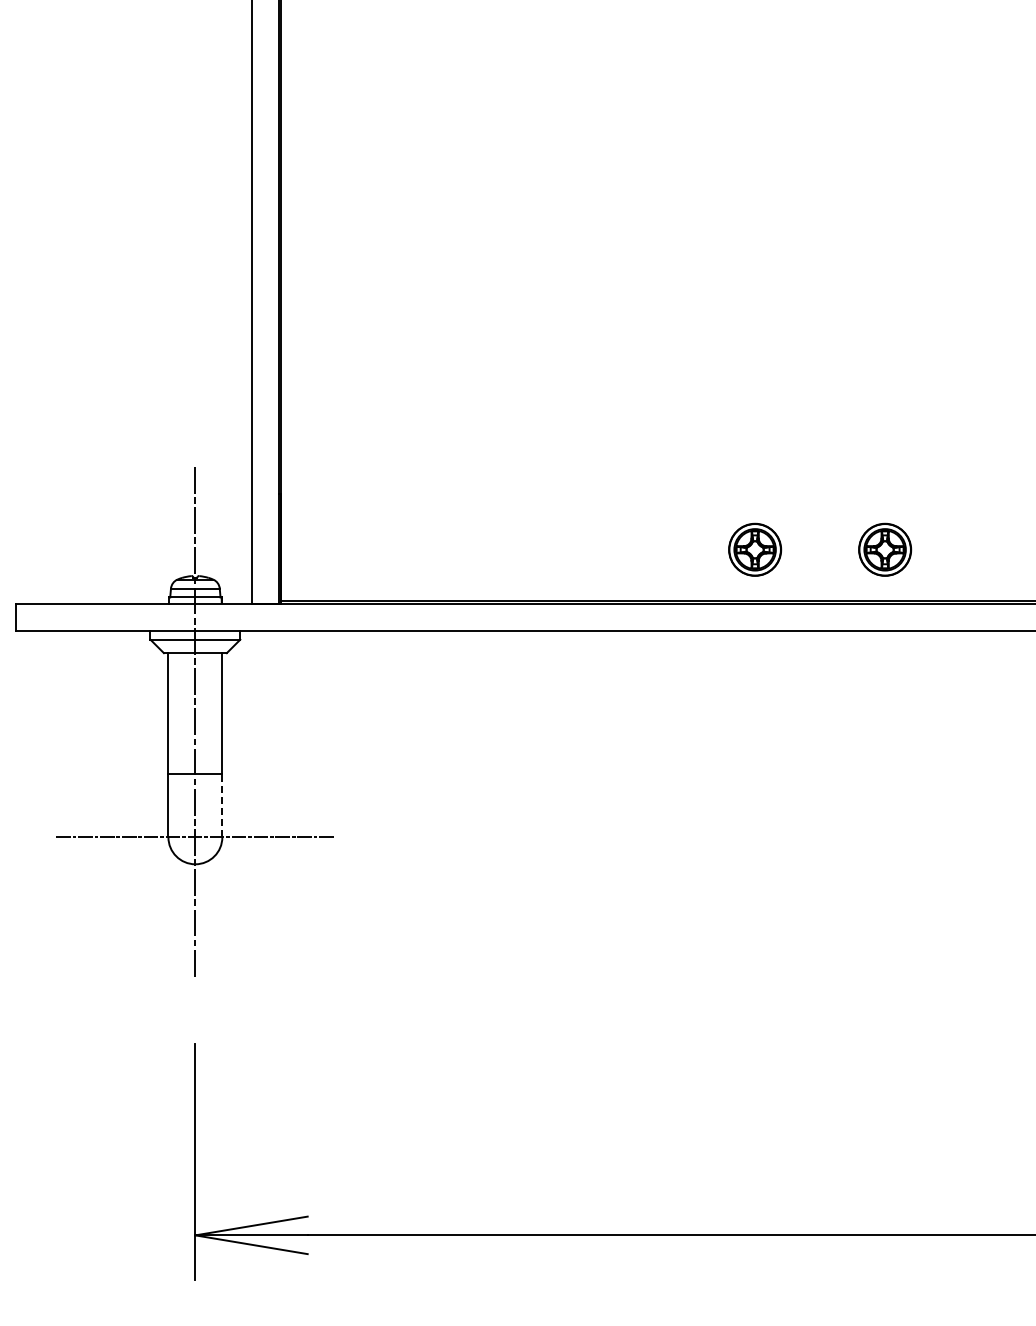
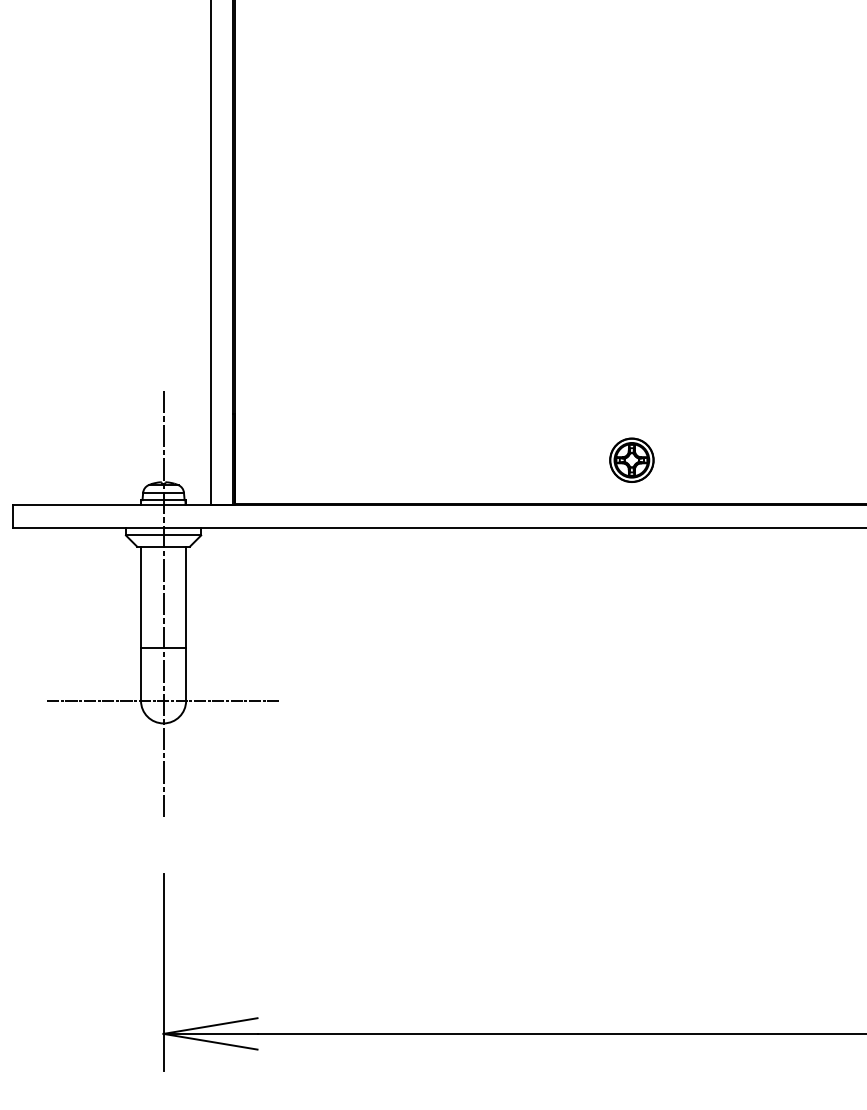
part: (885, 549) -> (740, 460), removed
line: (222, 805) -> (186, 674), dashed -> solid

